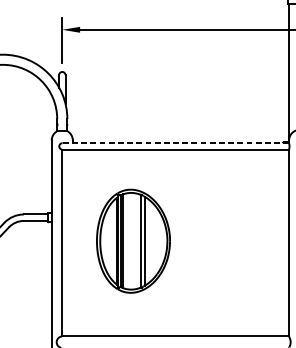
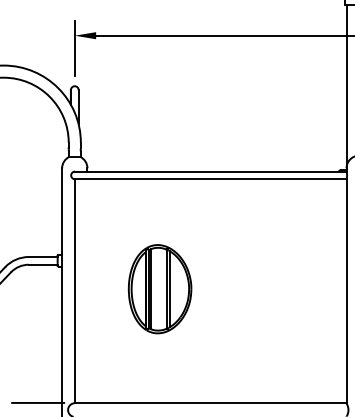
line: (175, 143) -> (210, 171), dashed -> solid
part: (132, 241) -> (159, 289), size x0.71
line: (32, 335) -> (38, 402), added

